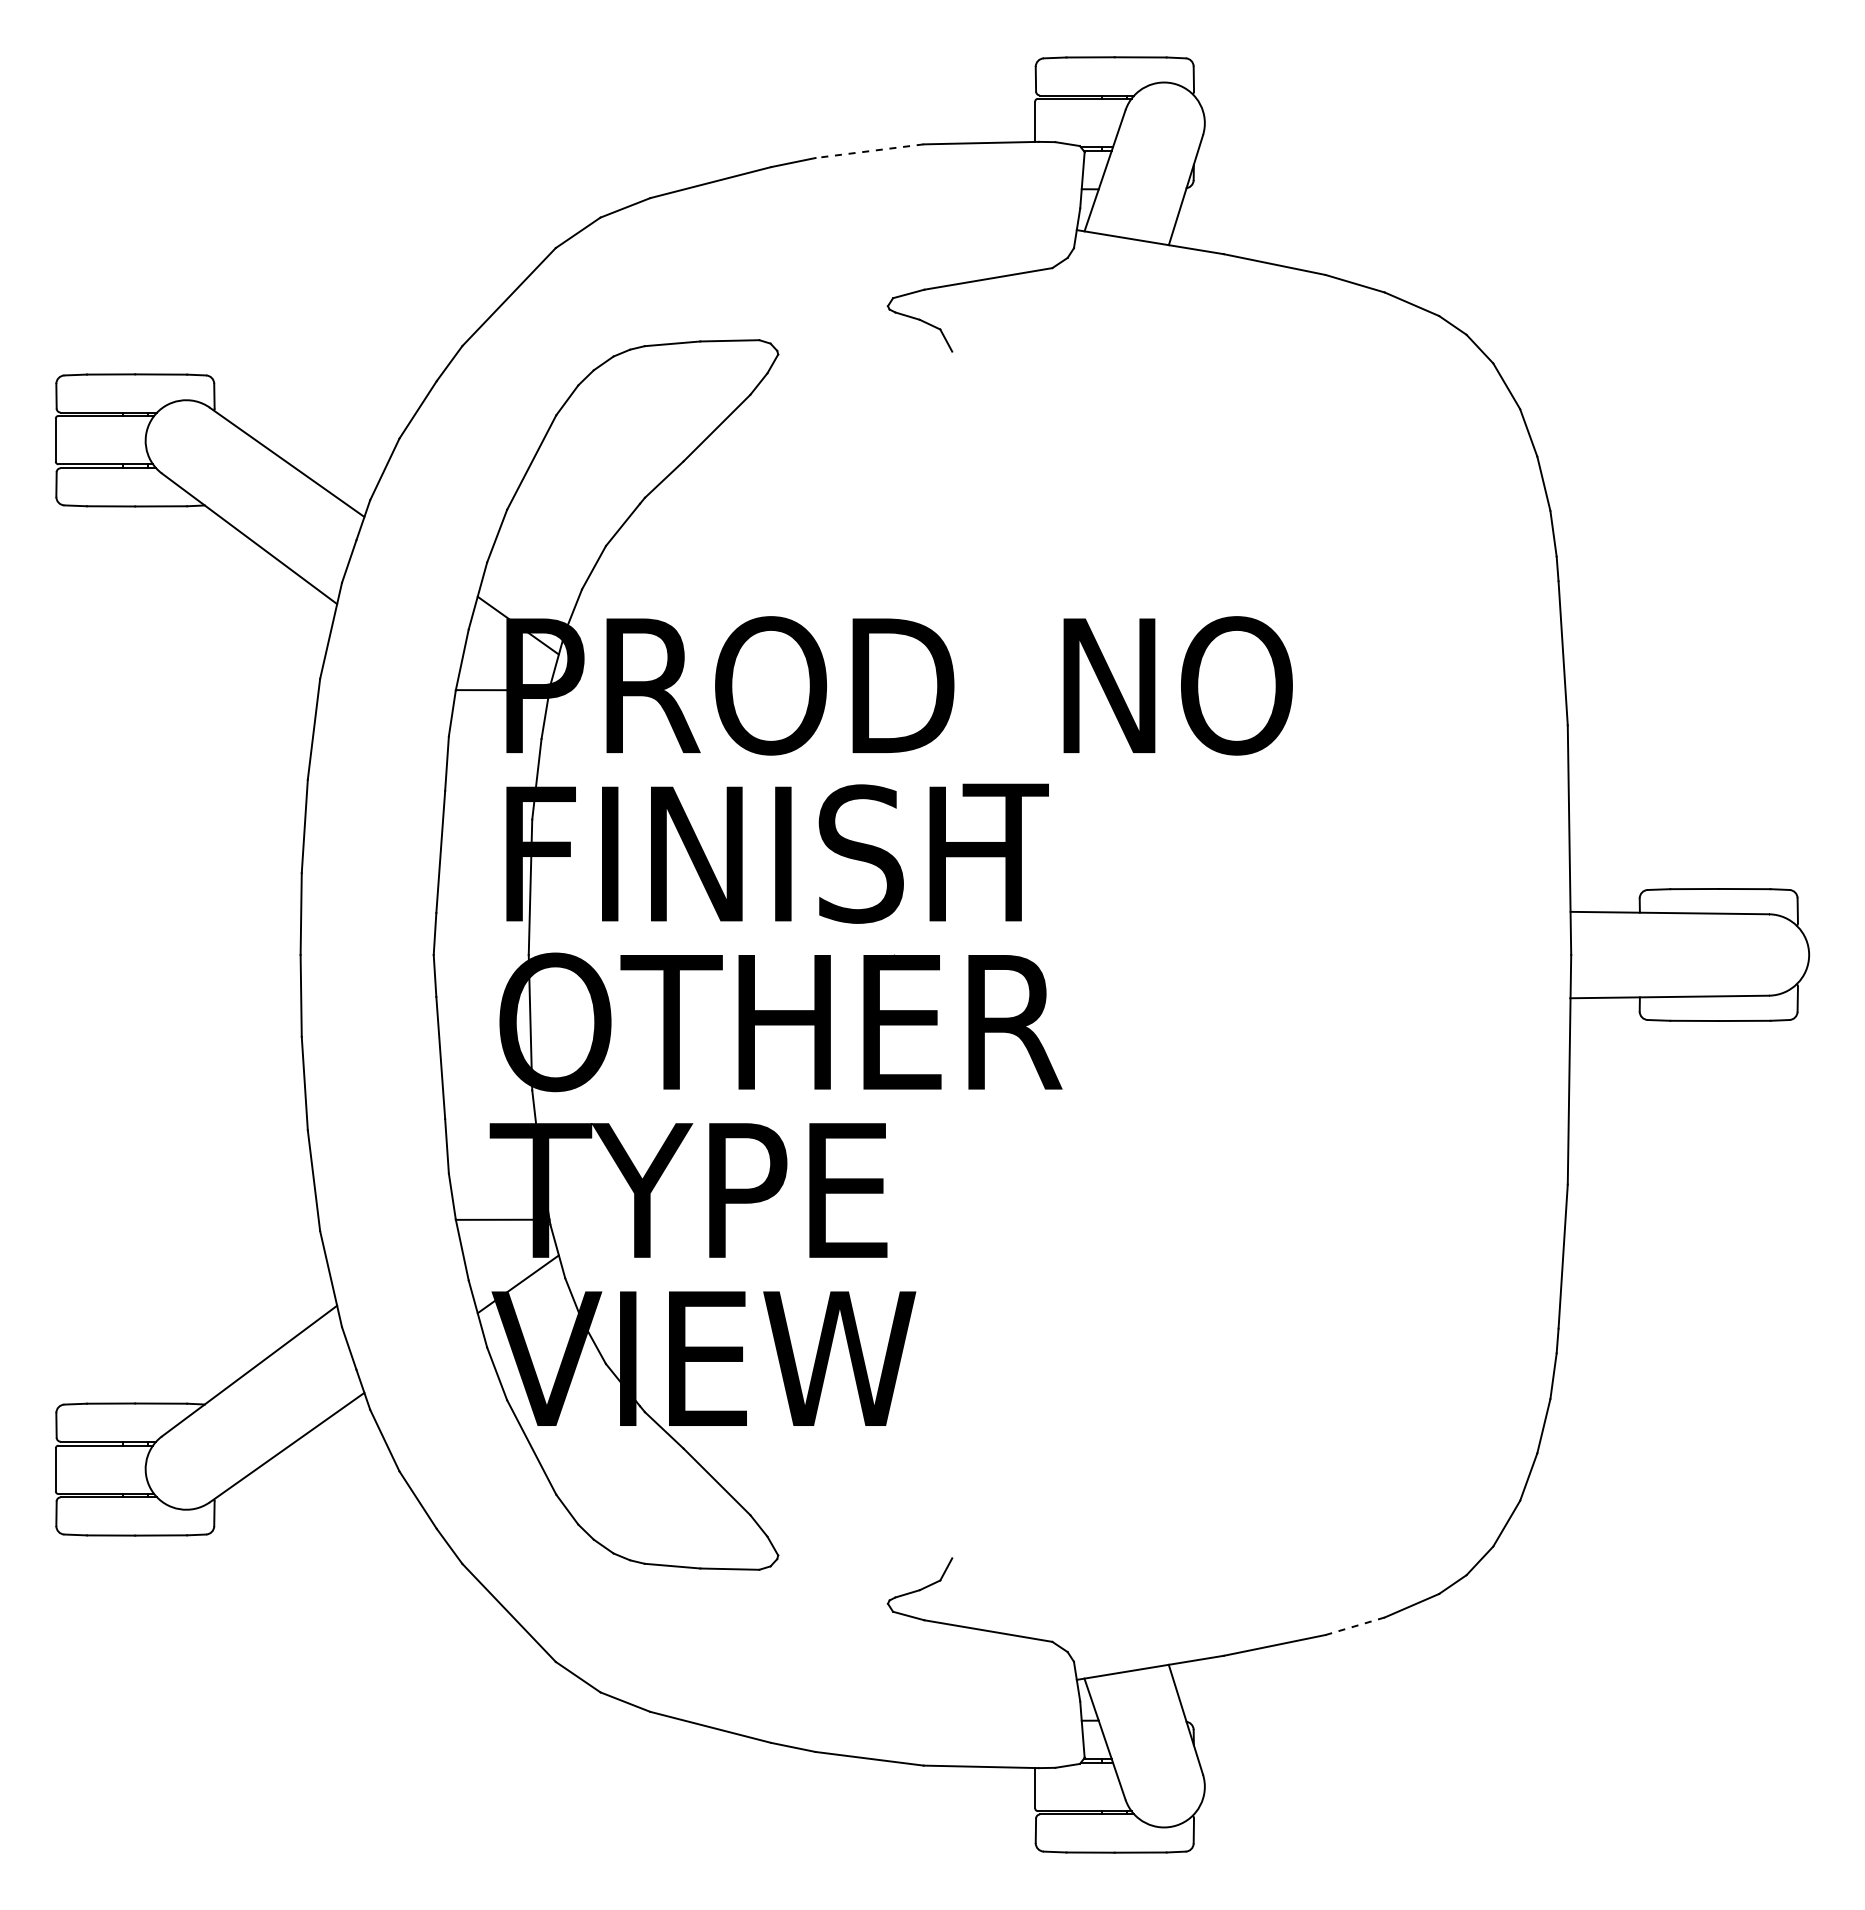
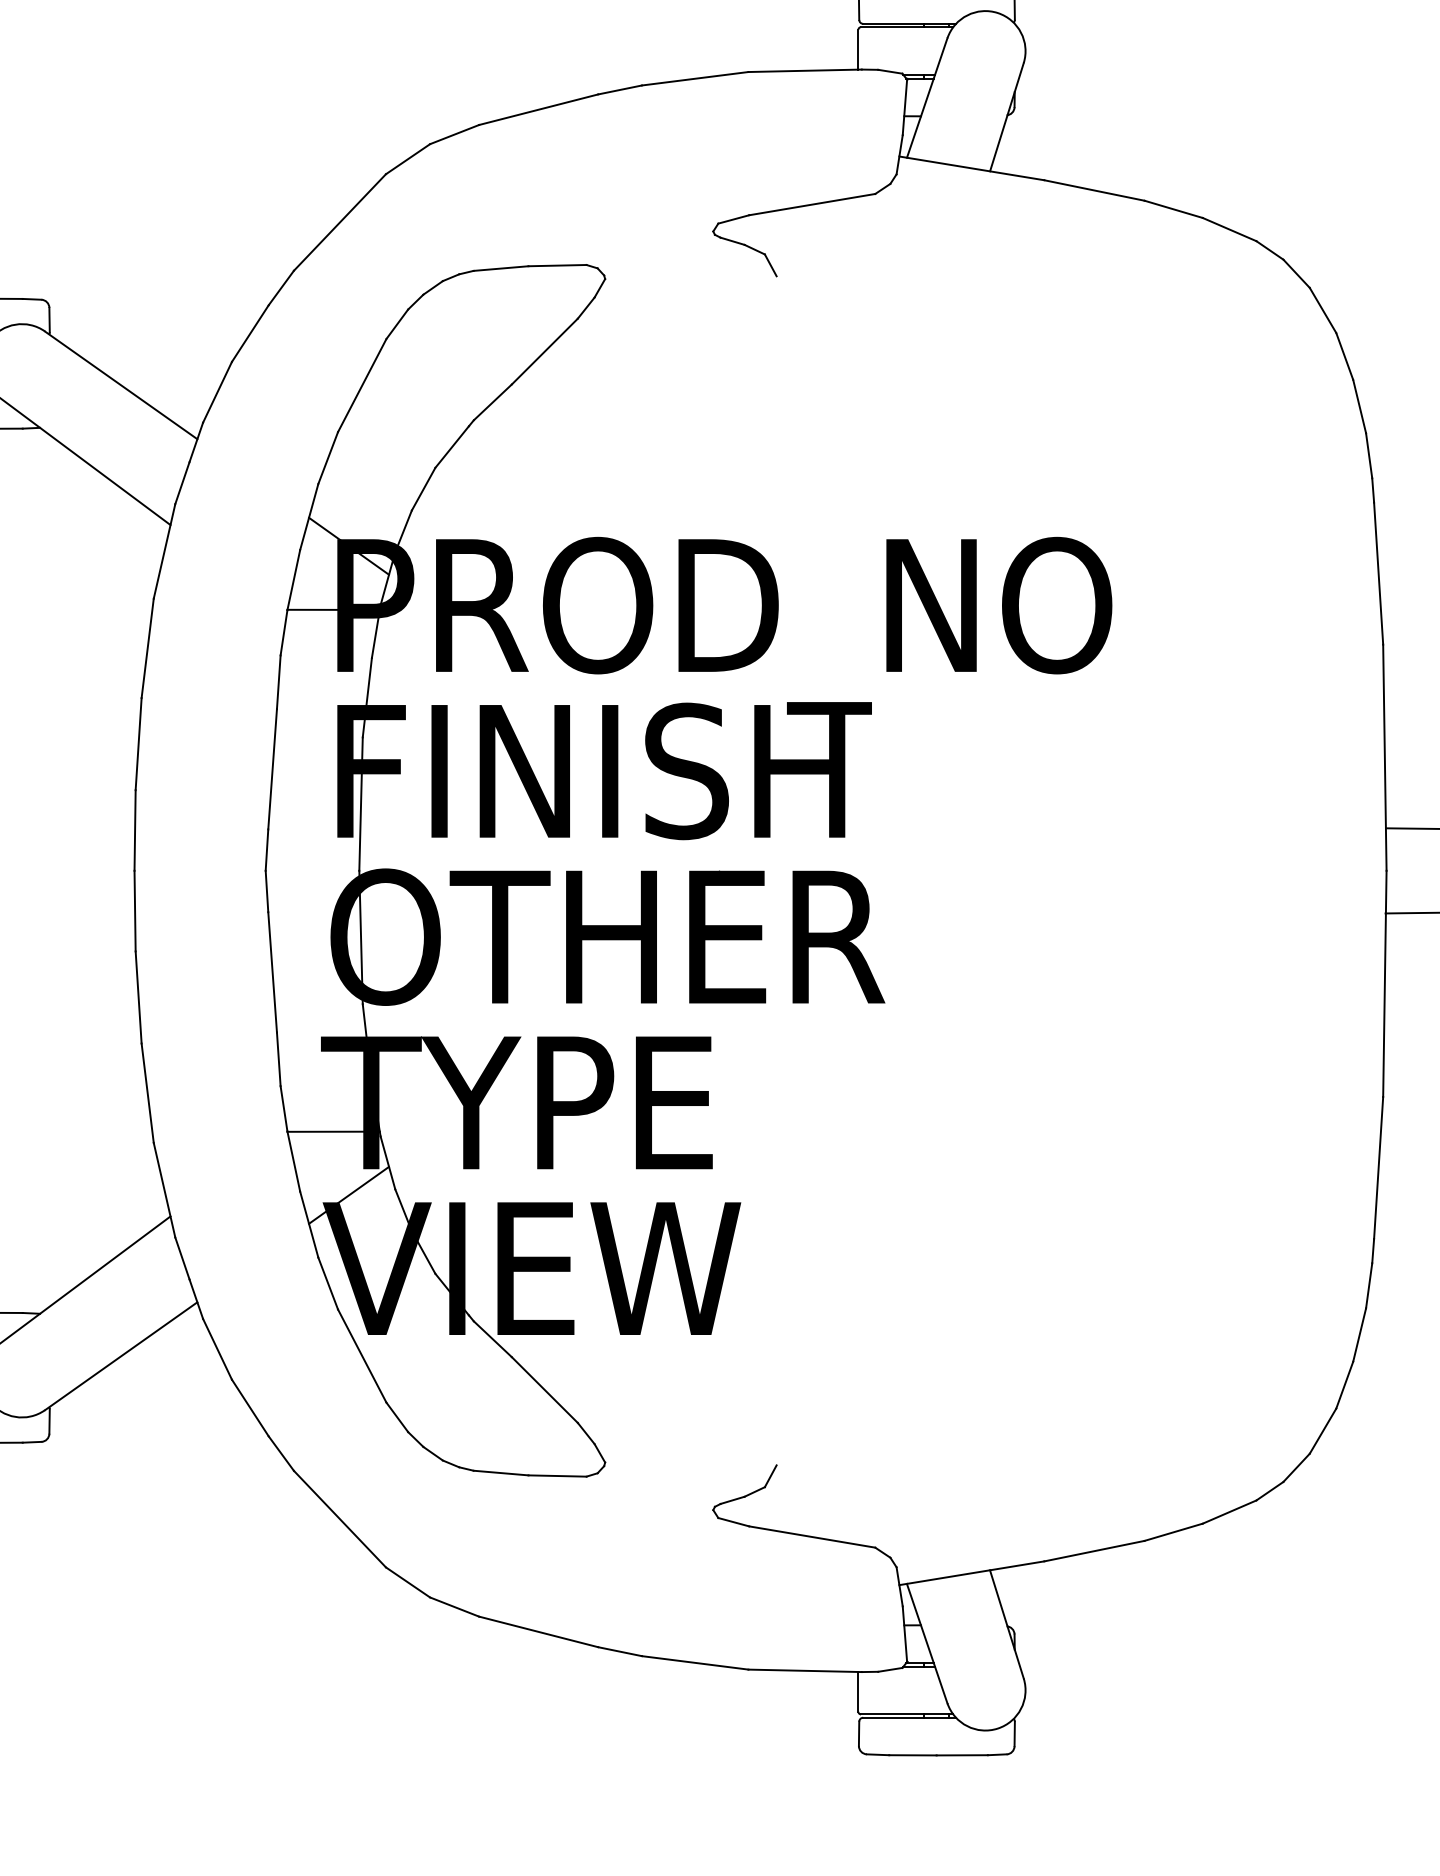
line: (869, 151) -> (695, 79), dashed -> solid
line: (1355, 1626) -> (1174, 1532), dashed -> solid

